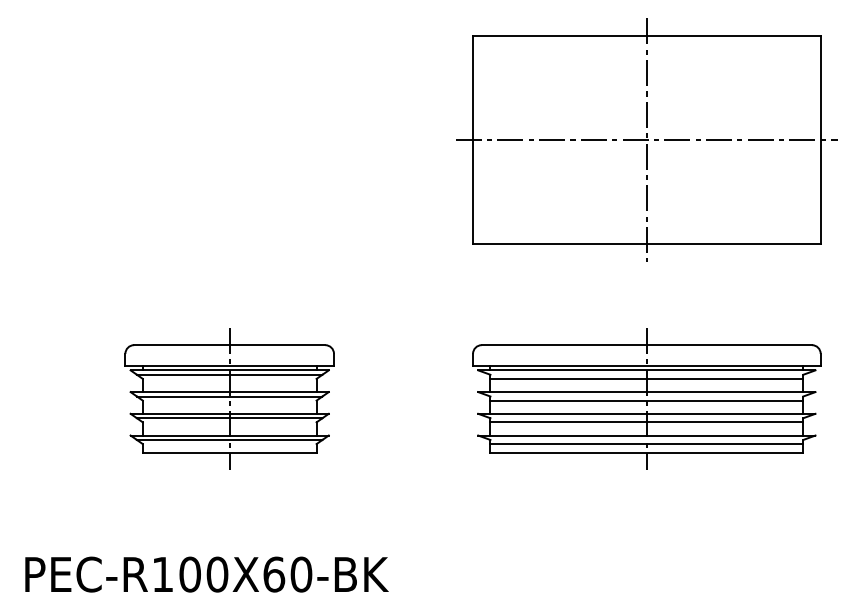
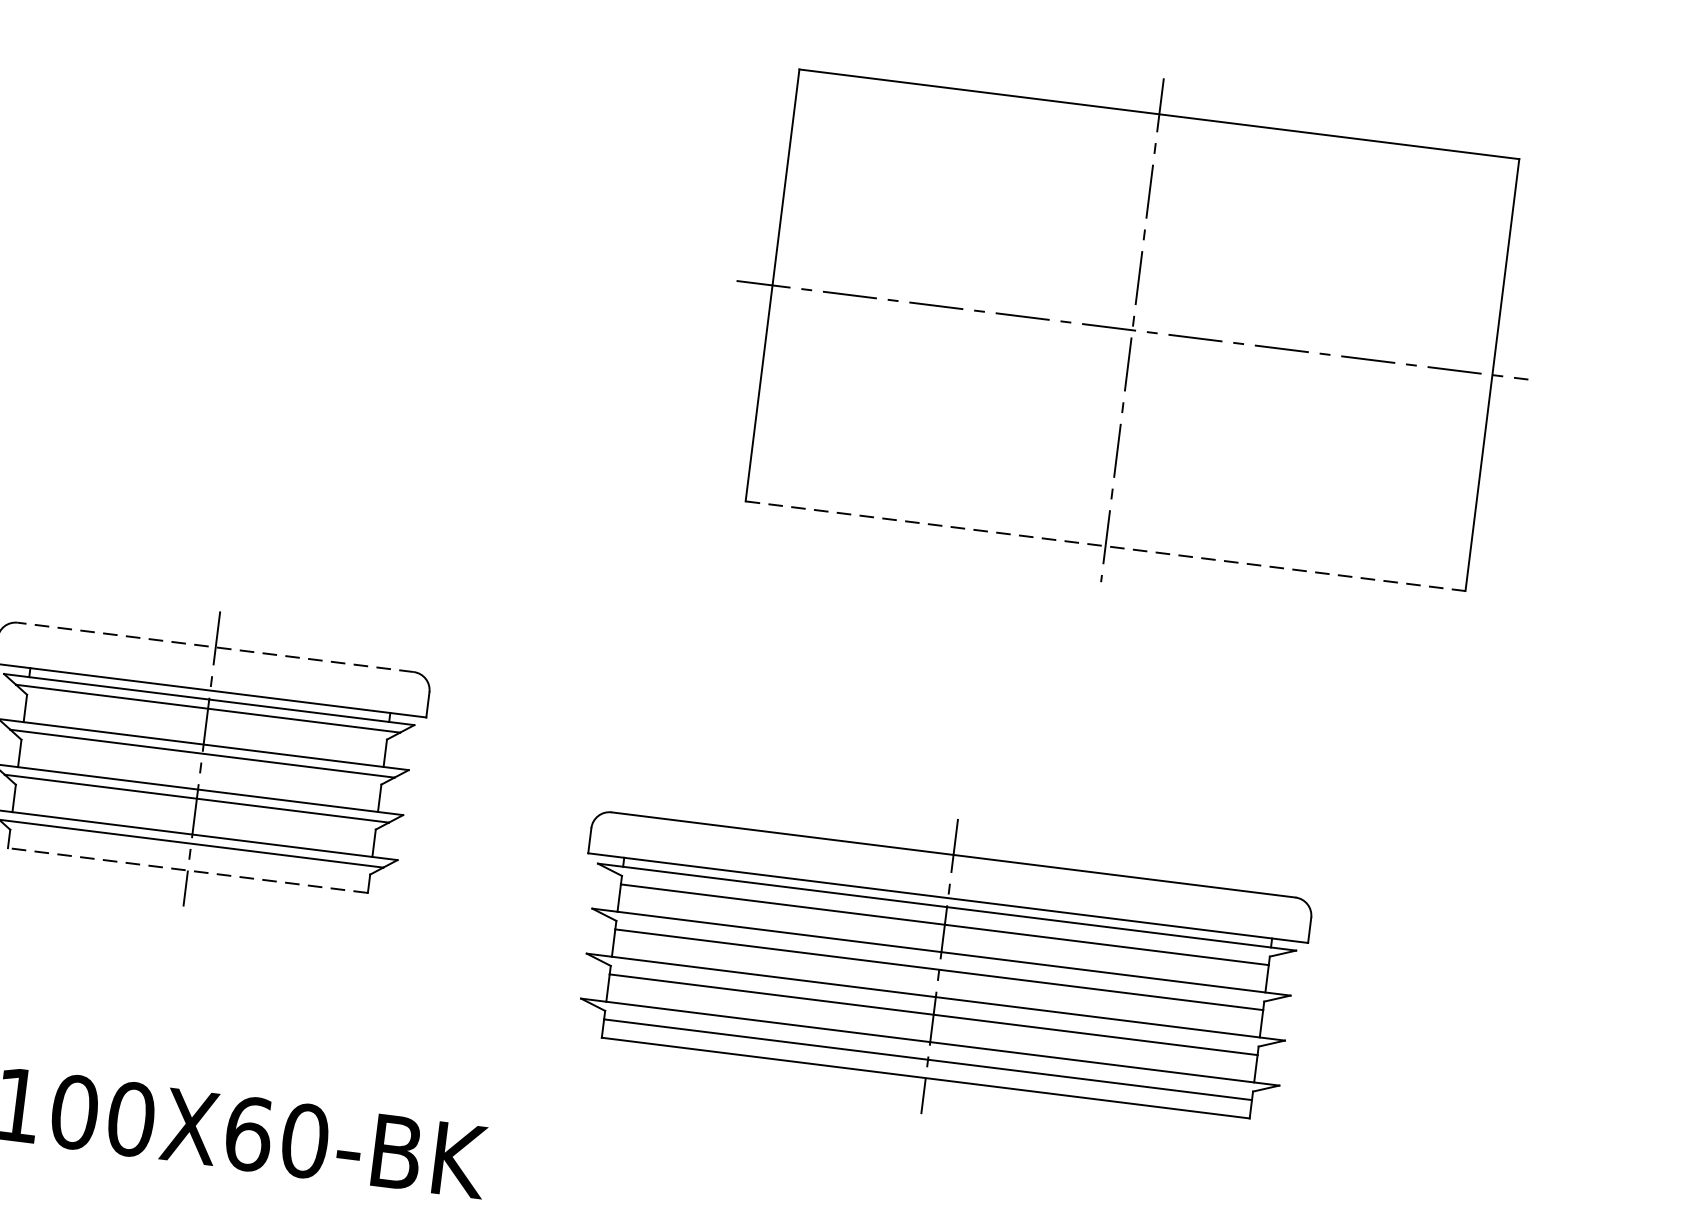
line: (646, 244) -> (1104, 546), solid -> dashed
line: (229, 345) -> (215, 648), solid -> dashed
part: (646, 398) -> (939, 965), moved
line: (229, 452) -> (187, 869), solid -> dashed

